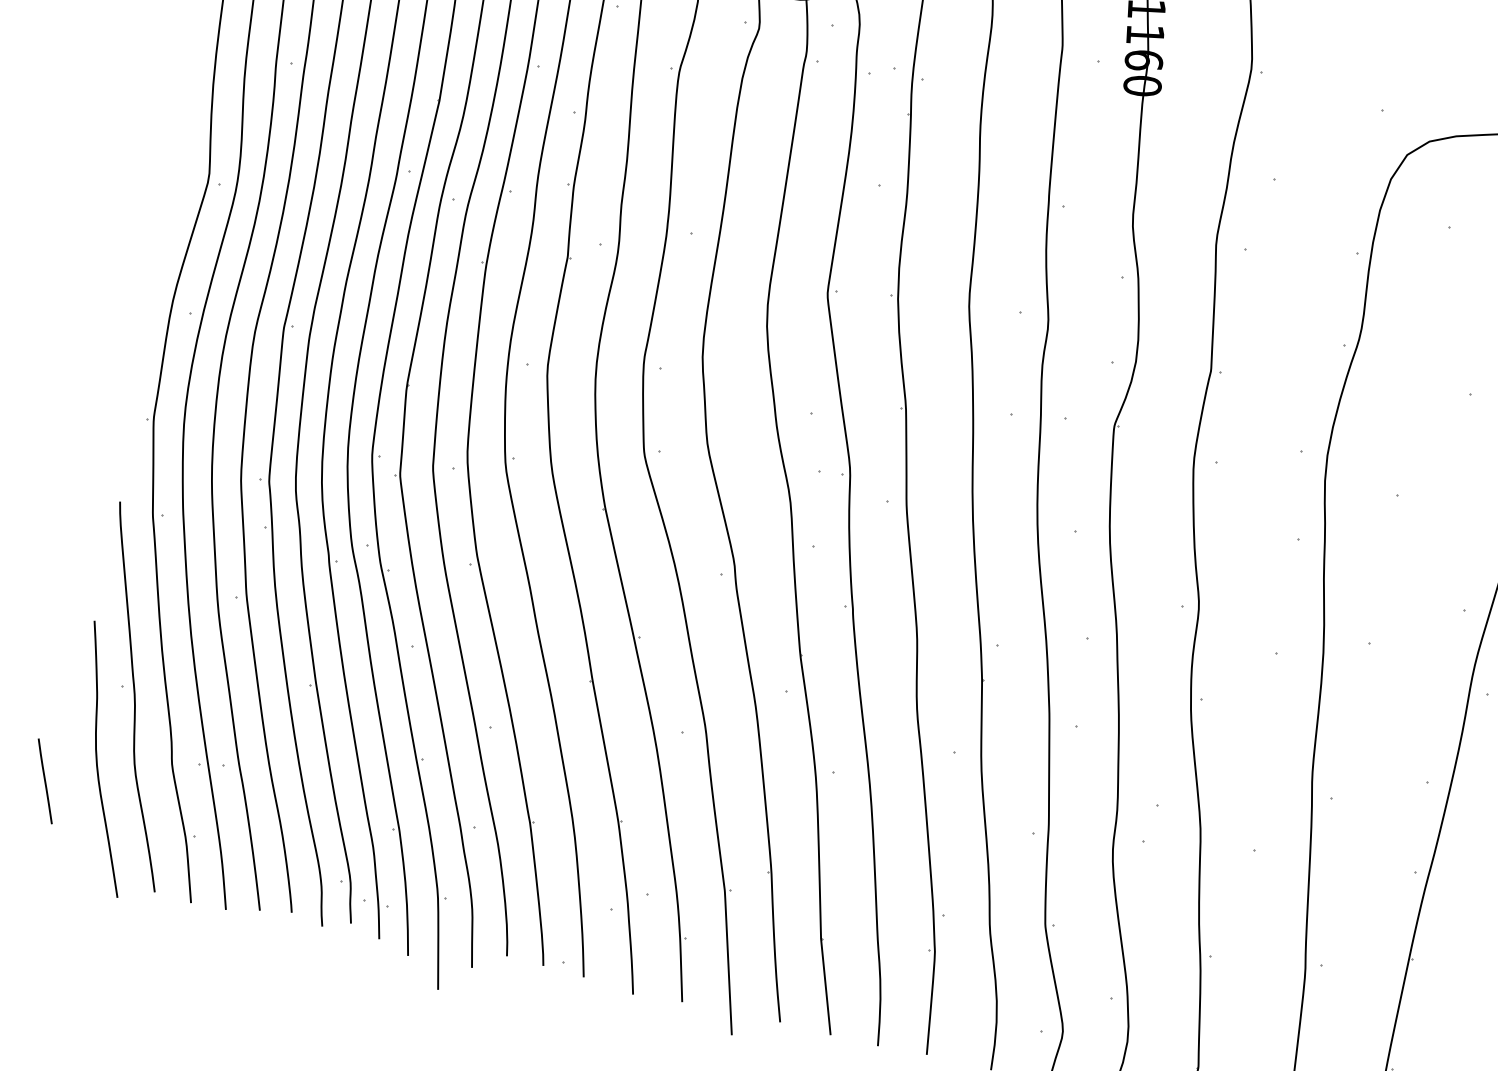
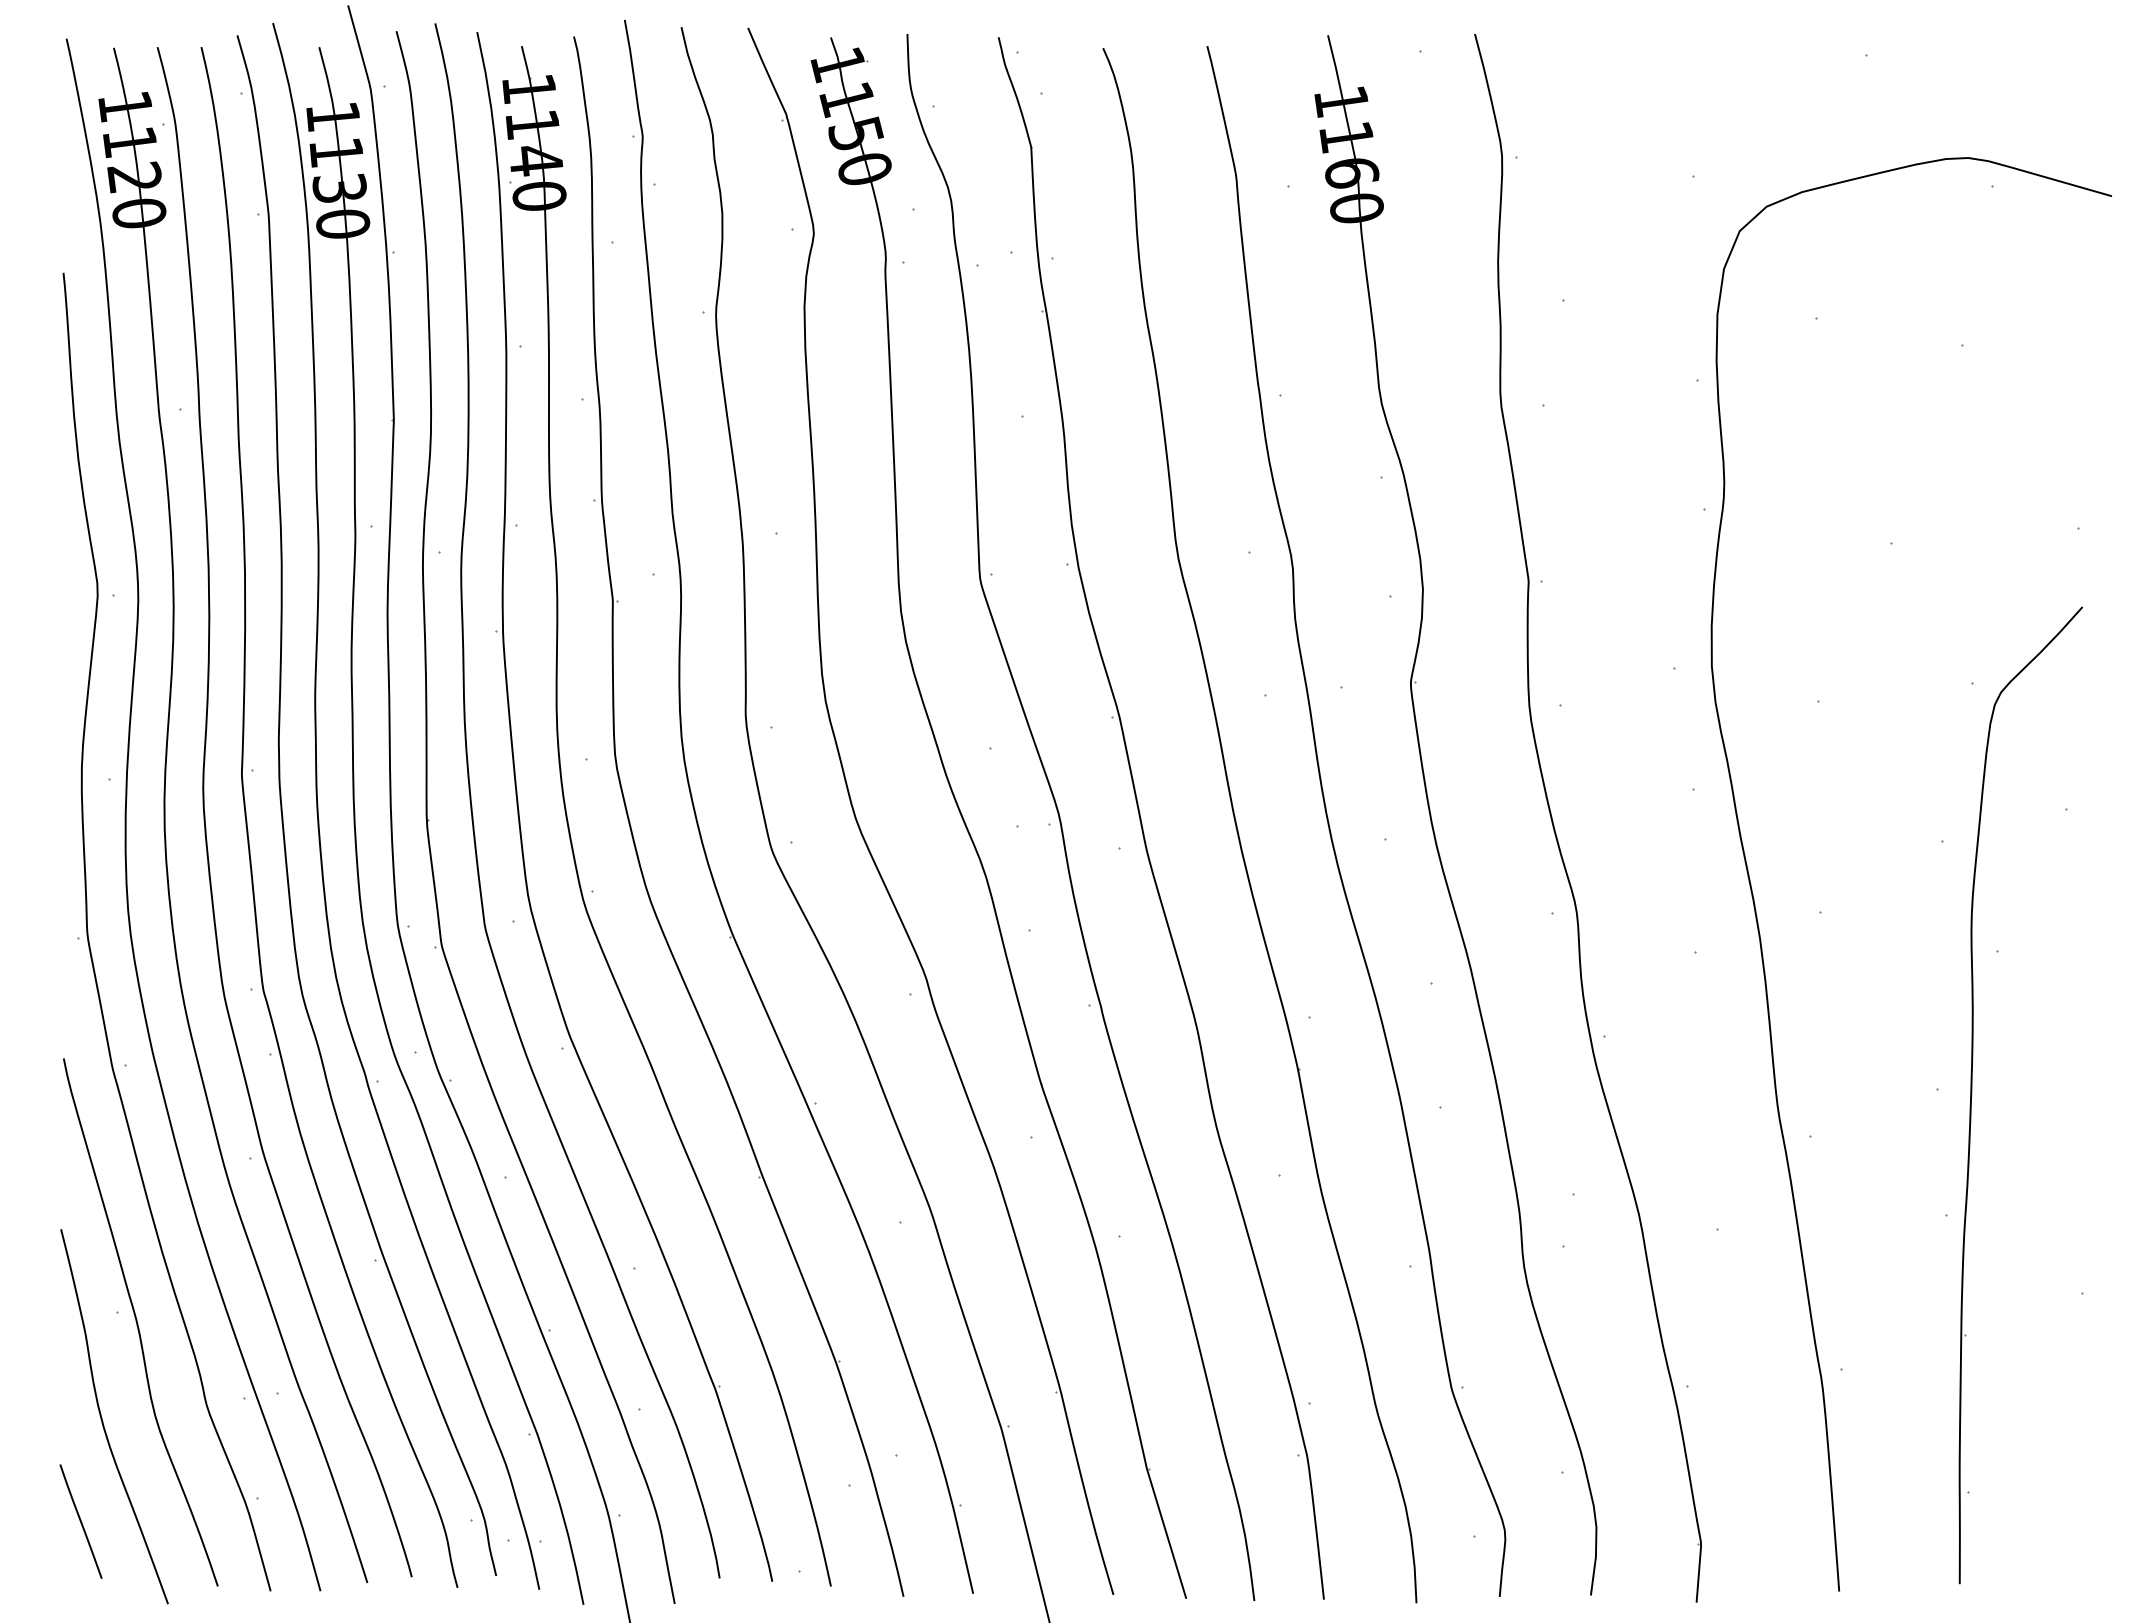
line: (44, 781) -> (80, 1521), moved

